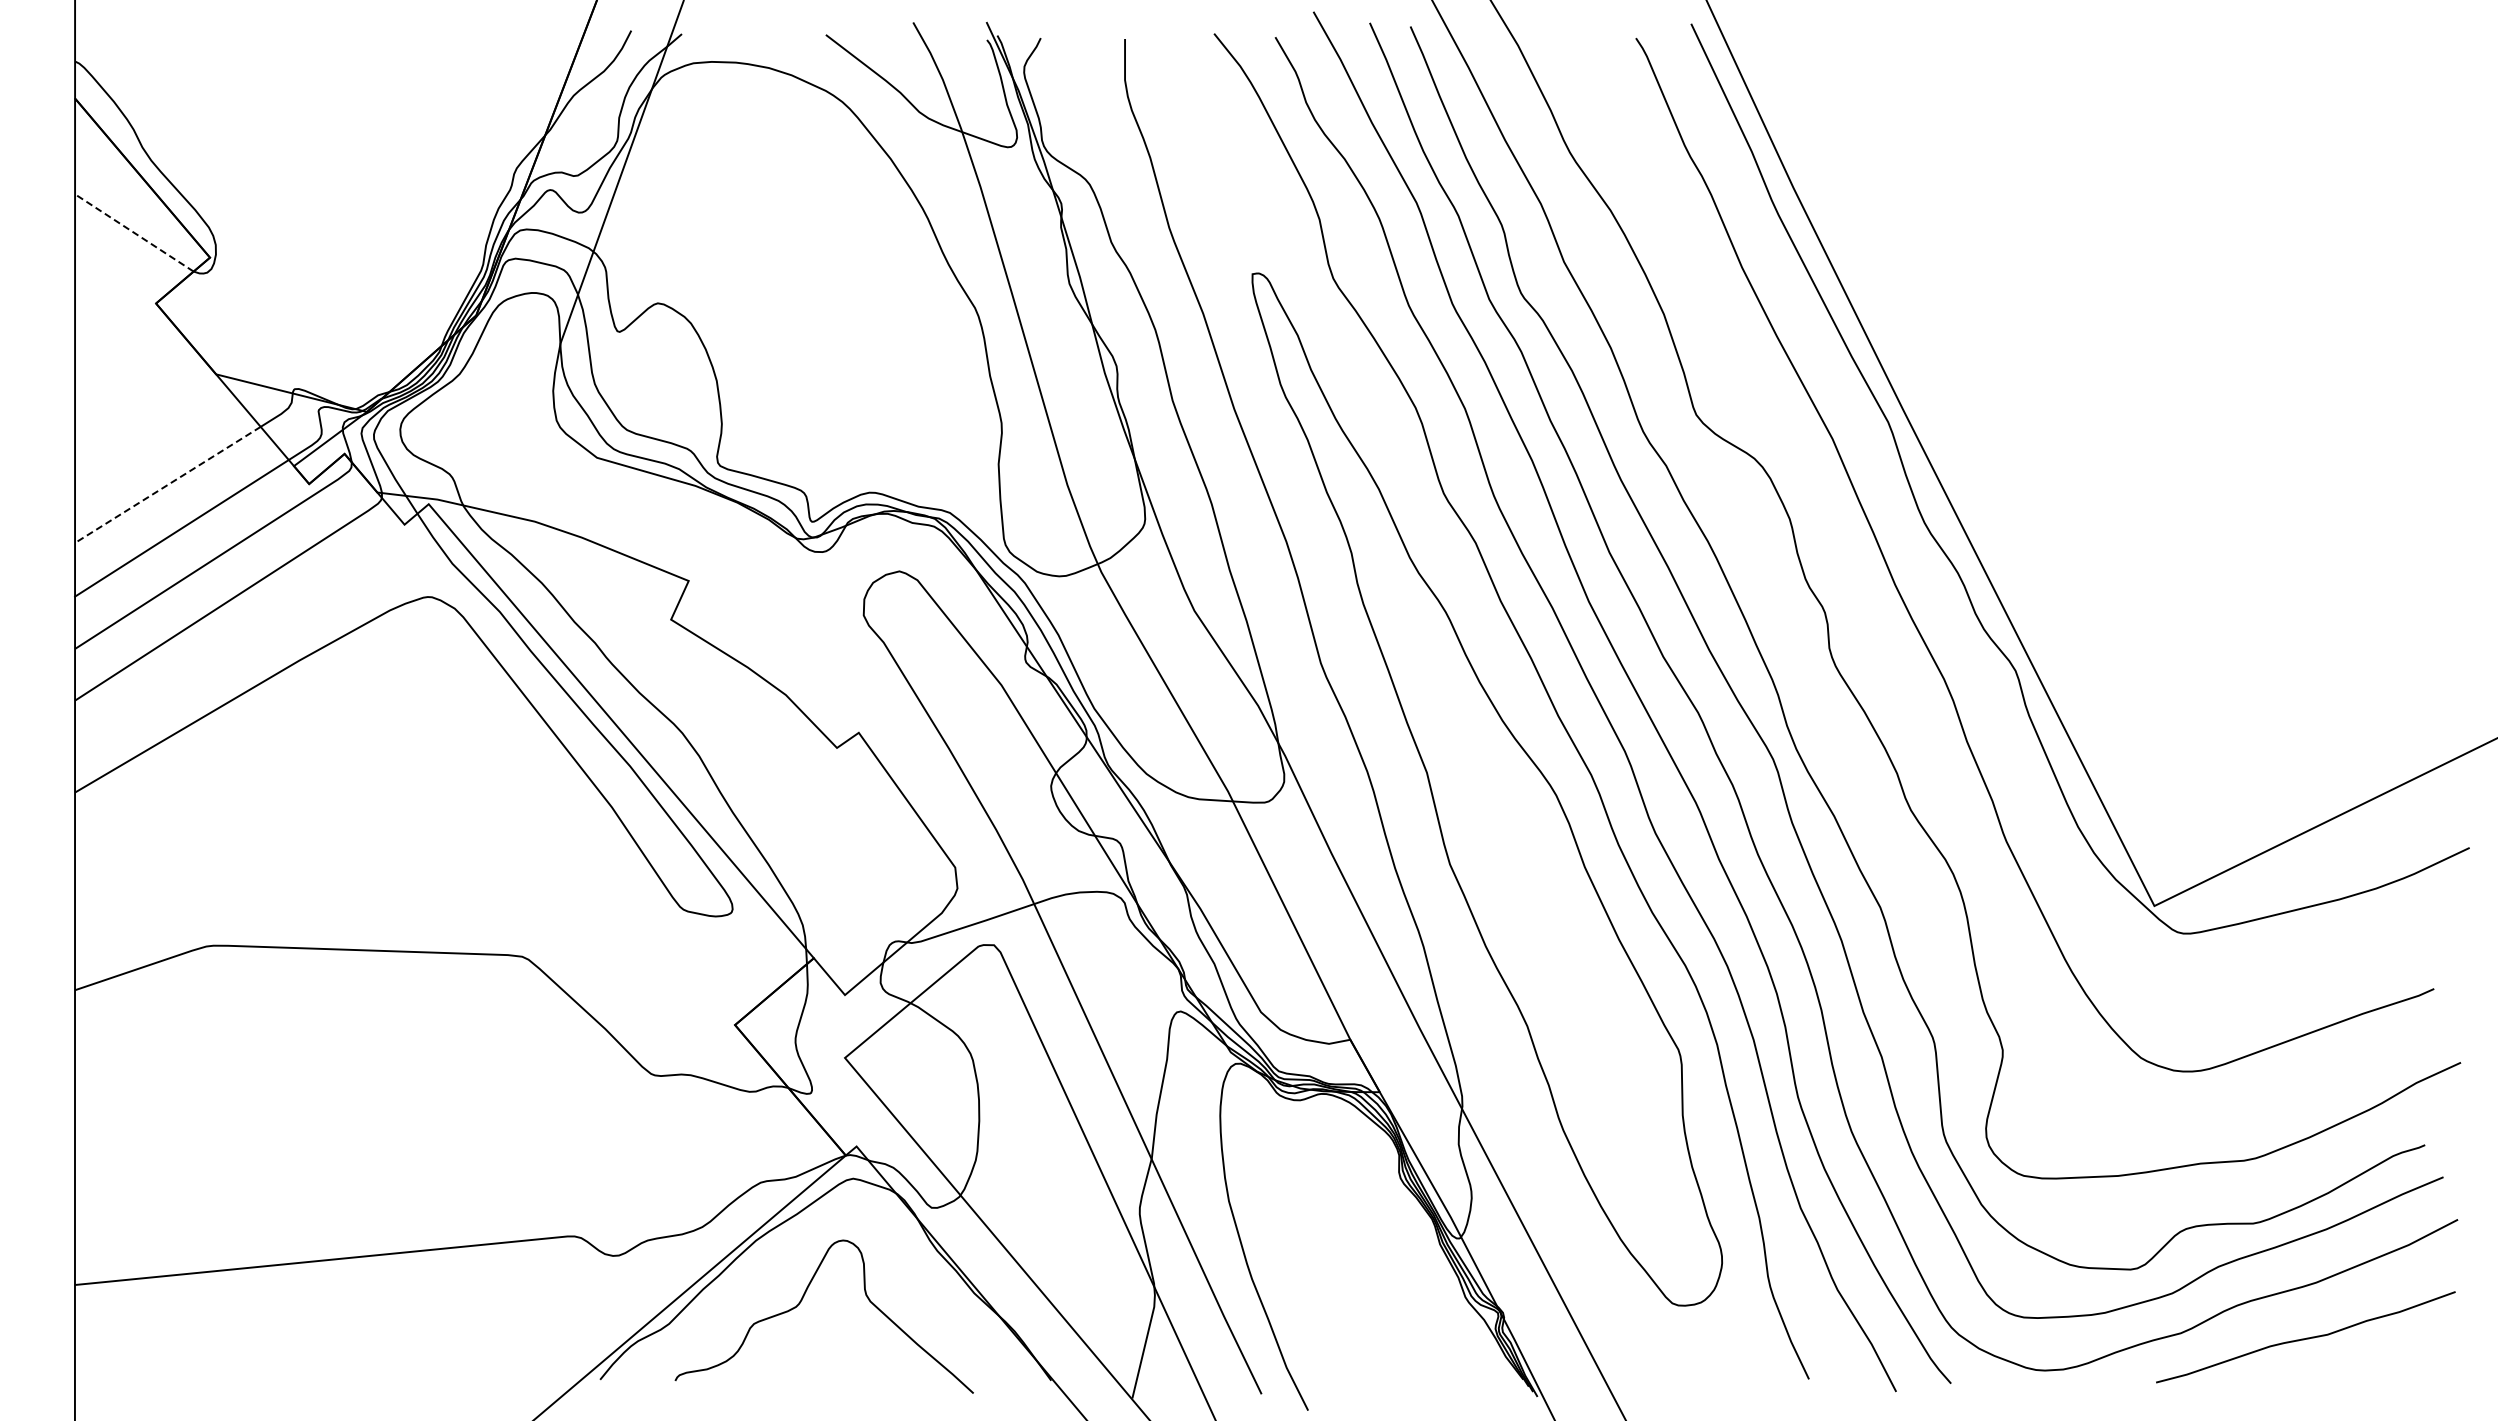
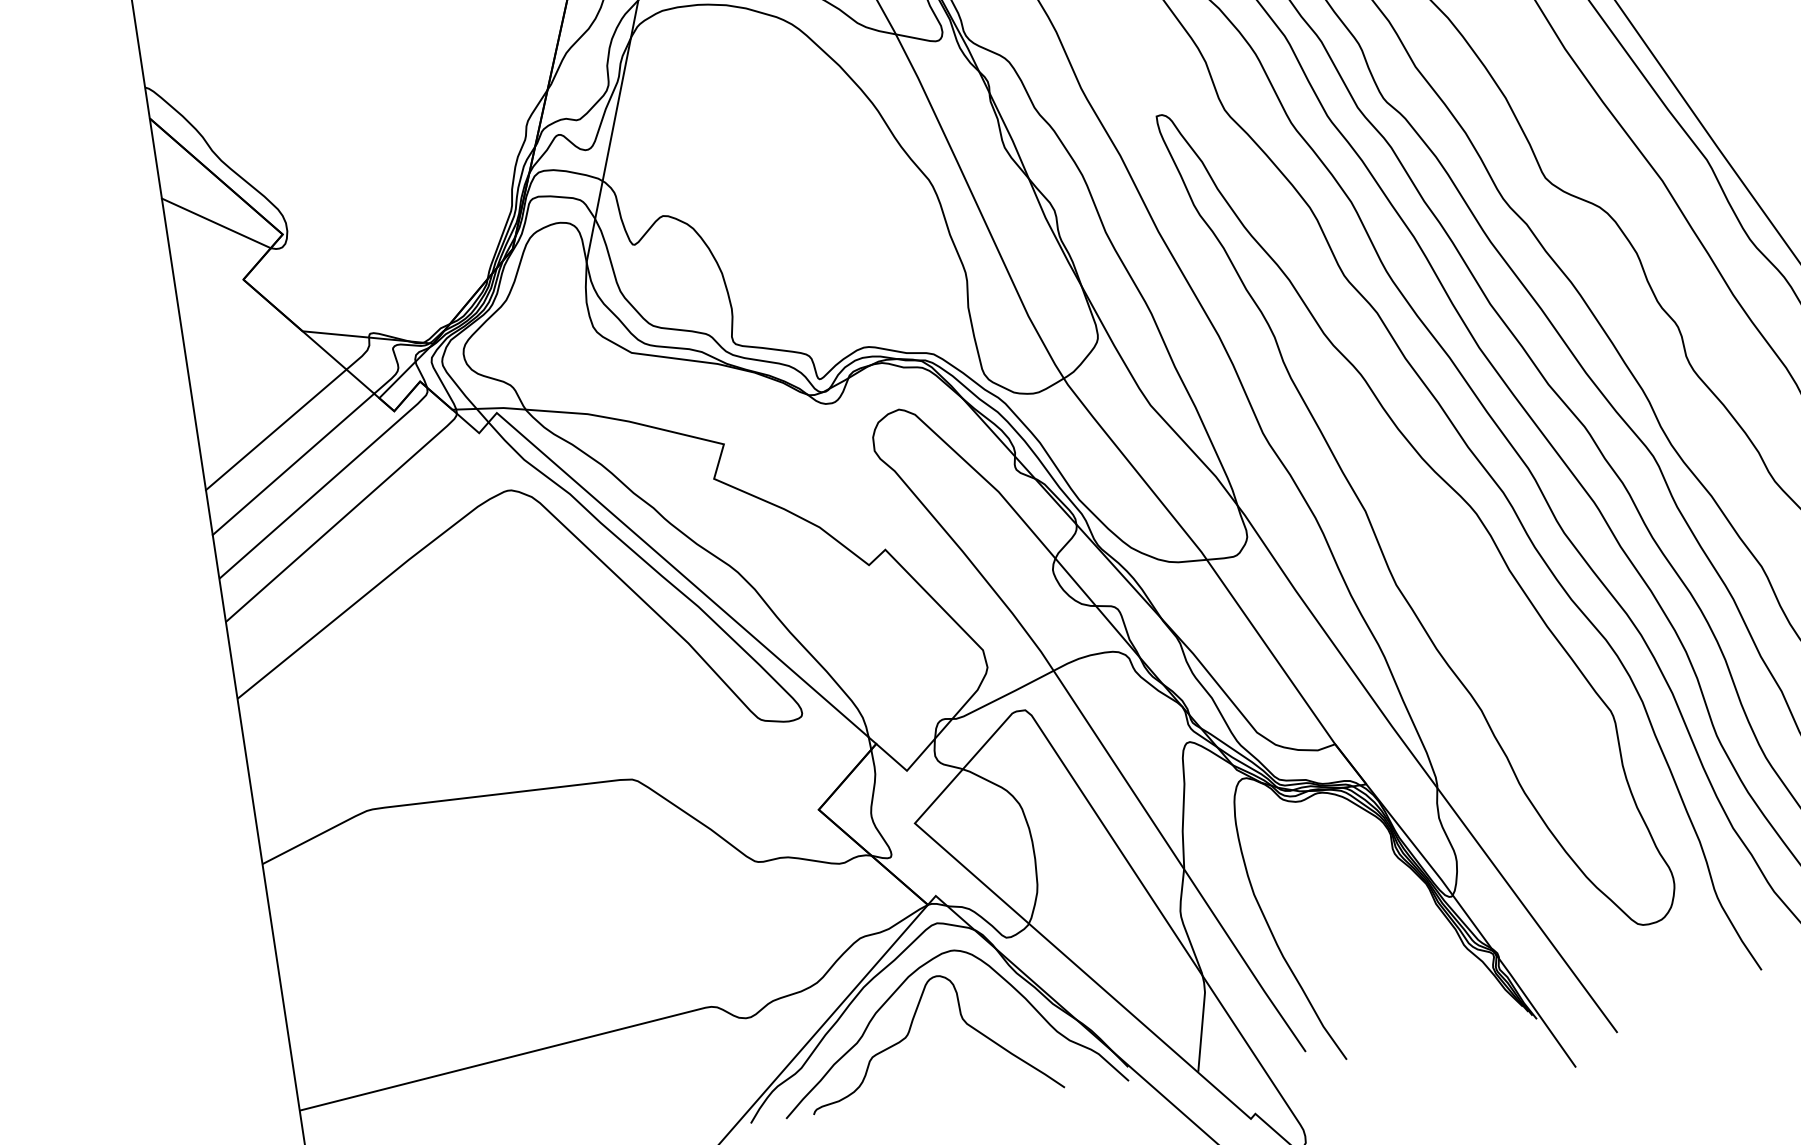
line: (134, 232) -> (216, 223), dashed -> solid
line: (167, 485) -> (276, 430), dashed -> solid
curve: (797, 1248) -> (899, 988), added

